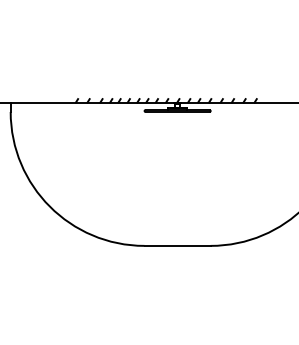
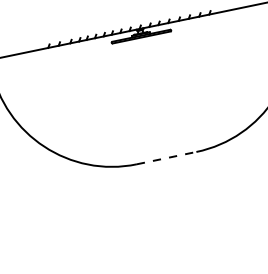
line: (178, 245) -> (167, 157), solid -> dashed

